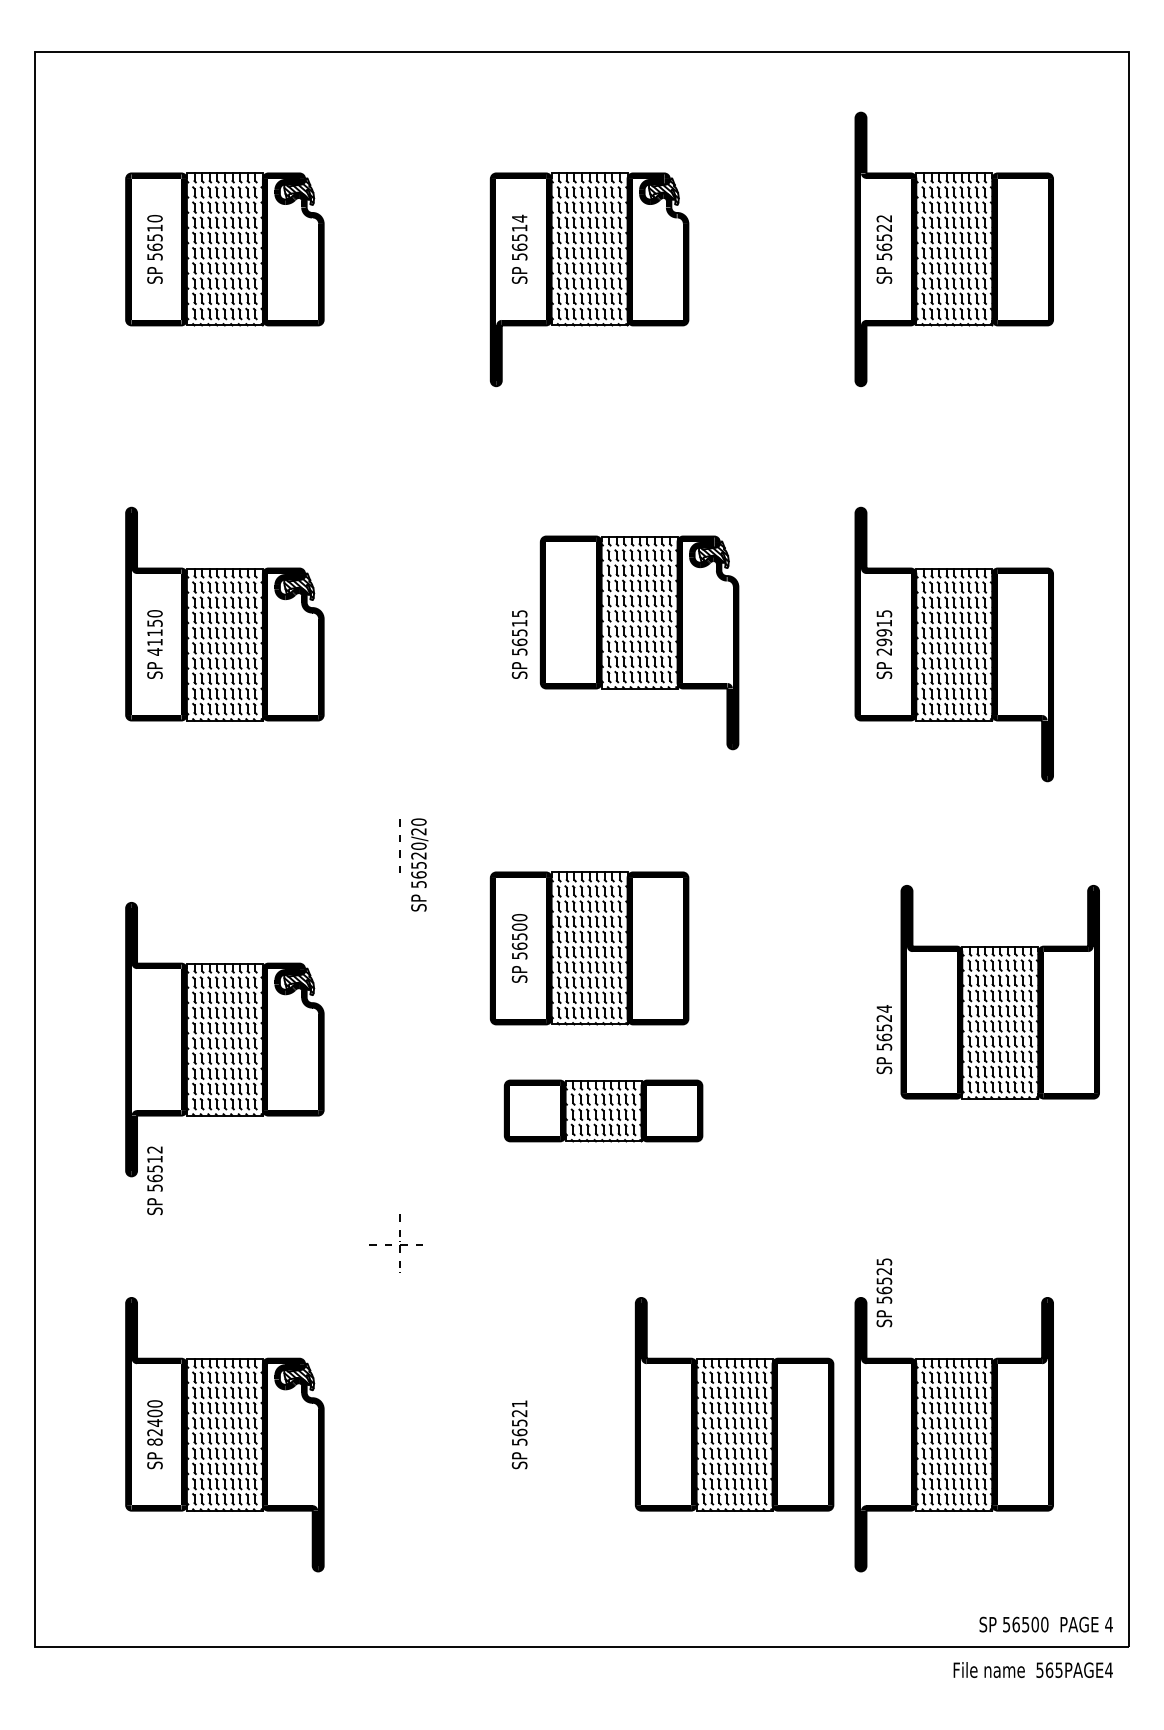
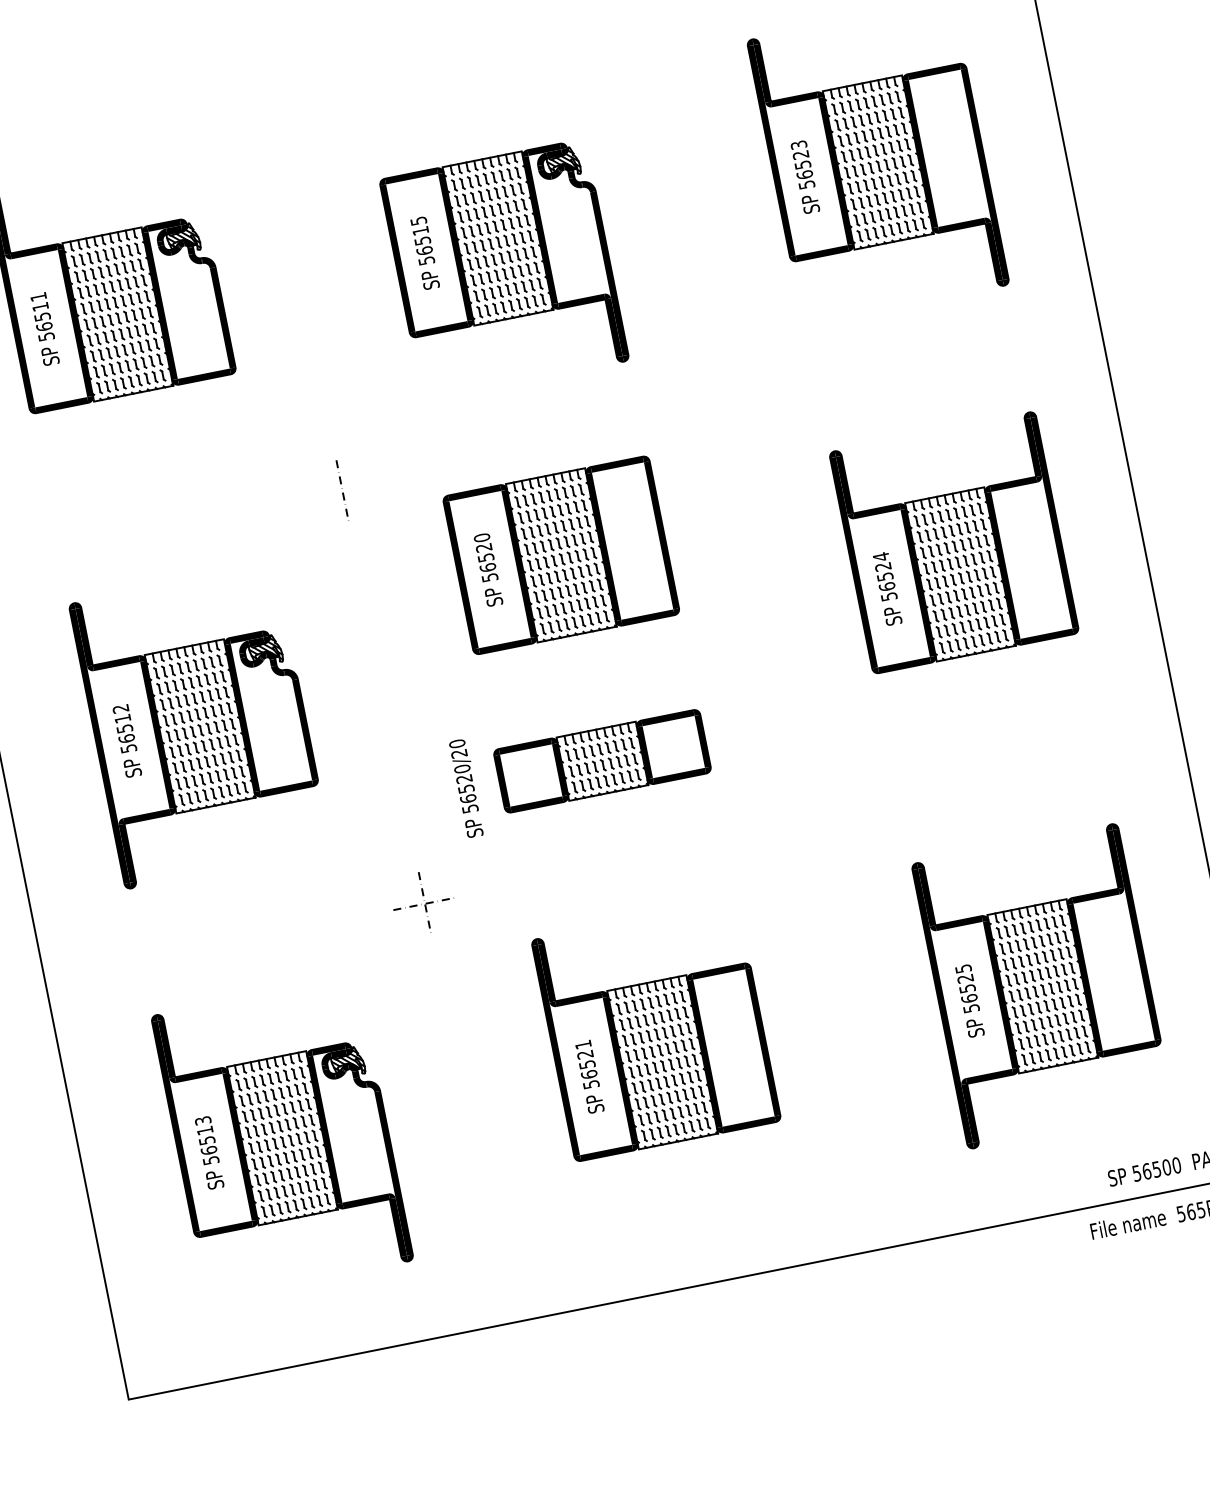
text: (154, 632) -> (41, 316), 41150 -> 56511
text: (884, 632) -> (802, 164), 29915 -> 56523
part: (639, 642) -> (504, 269), moved
text: (419, 864) -> (466, 787), moved
text: (519, 926) -> (483, 547), 56500 -> 56520
part: (999, 992) -> (953, 543), moved
part: (603, 1110) -> (602, 760), moved
text: (154, 1180) -> (126, 740), moved
text: (884, 1292) -> (970, 1000), moved
part: (734, 1404) -> (656, 1030), moved
text: (154, 1422) -> (206, 1140), 82400 -> 56513

